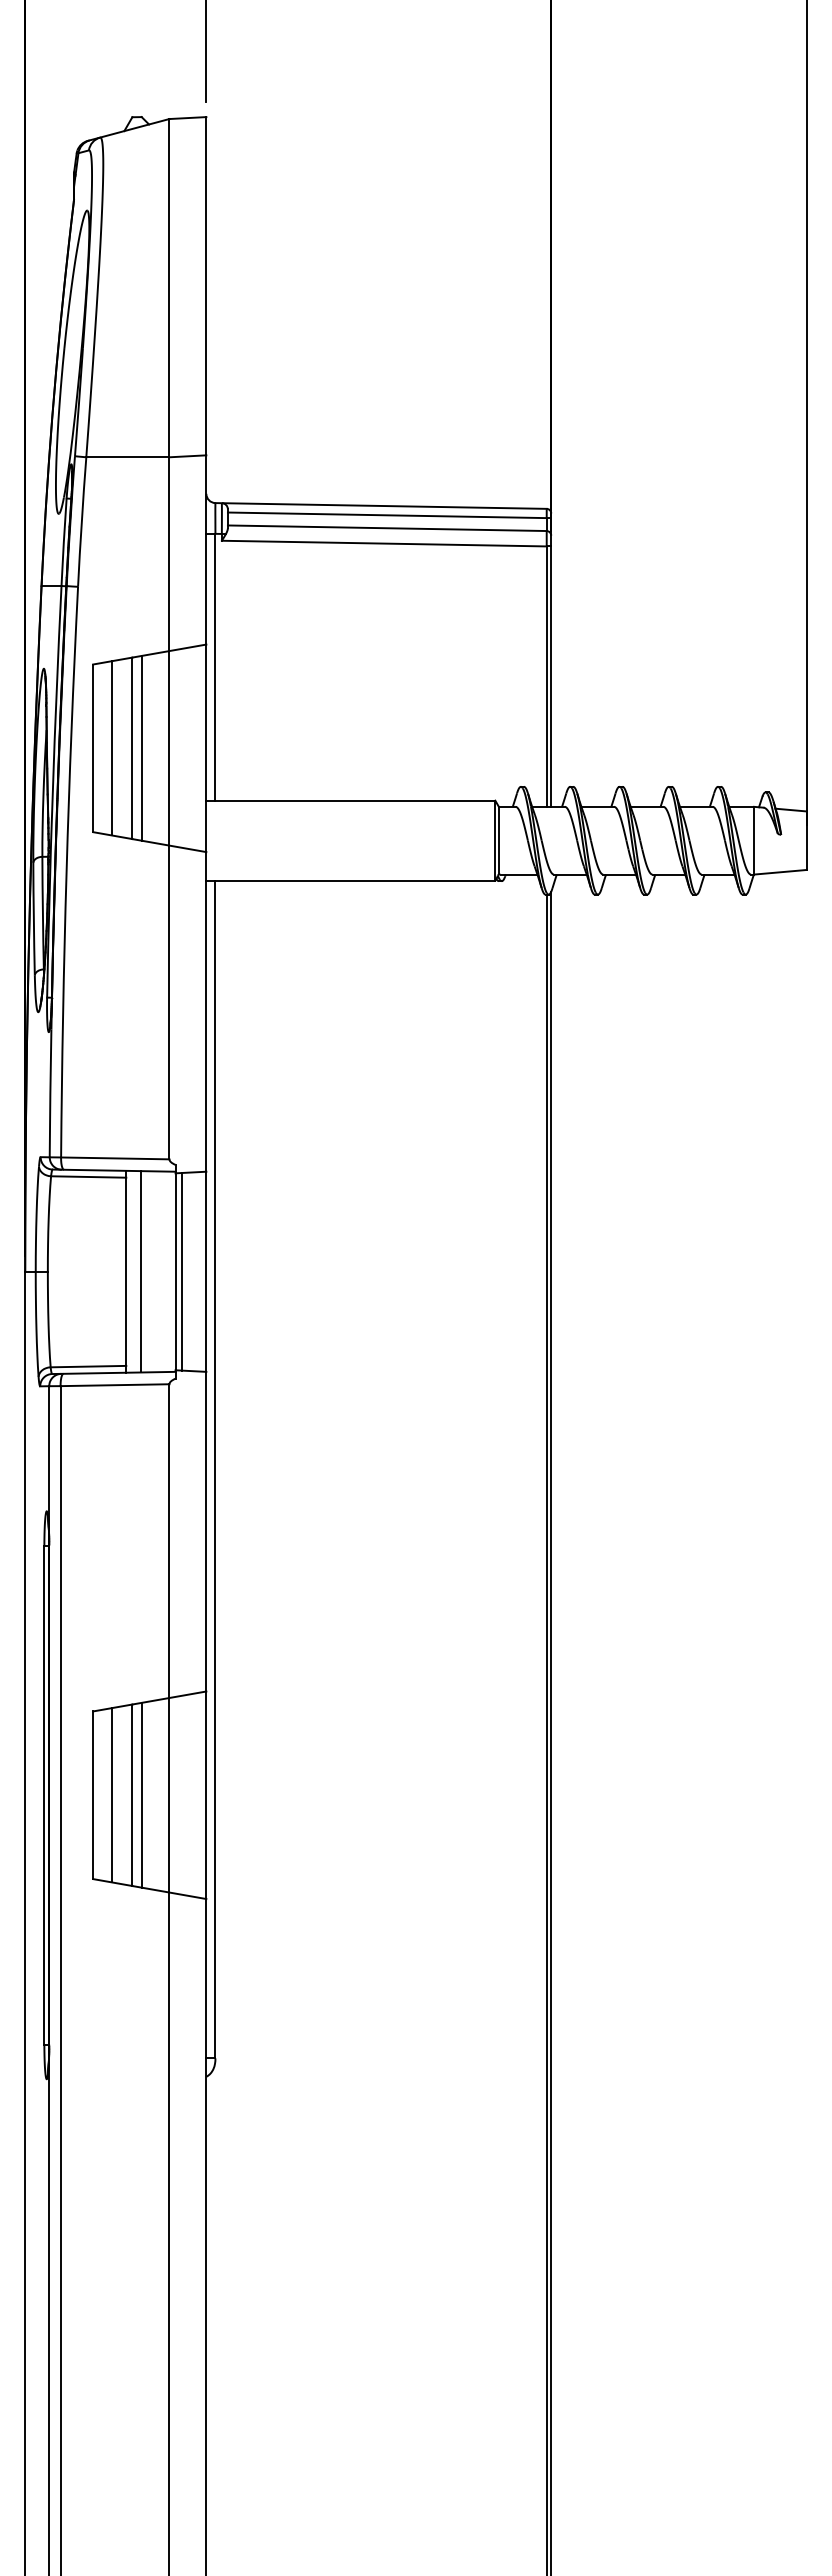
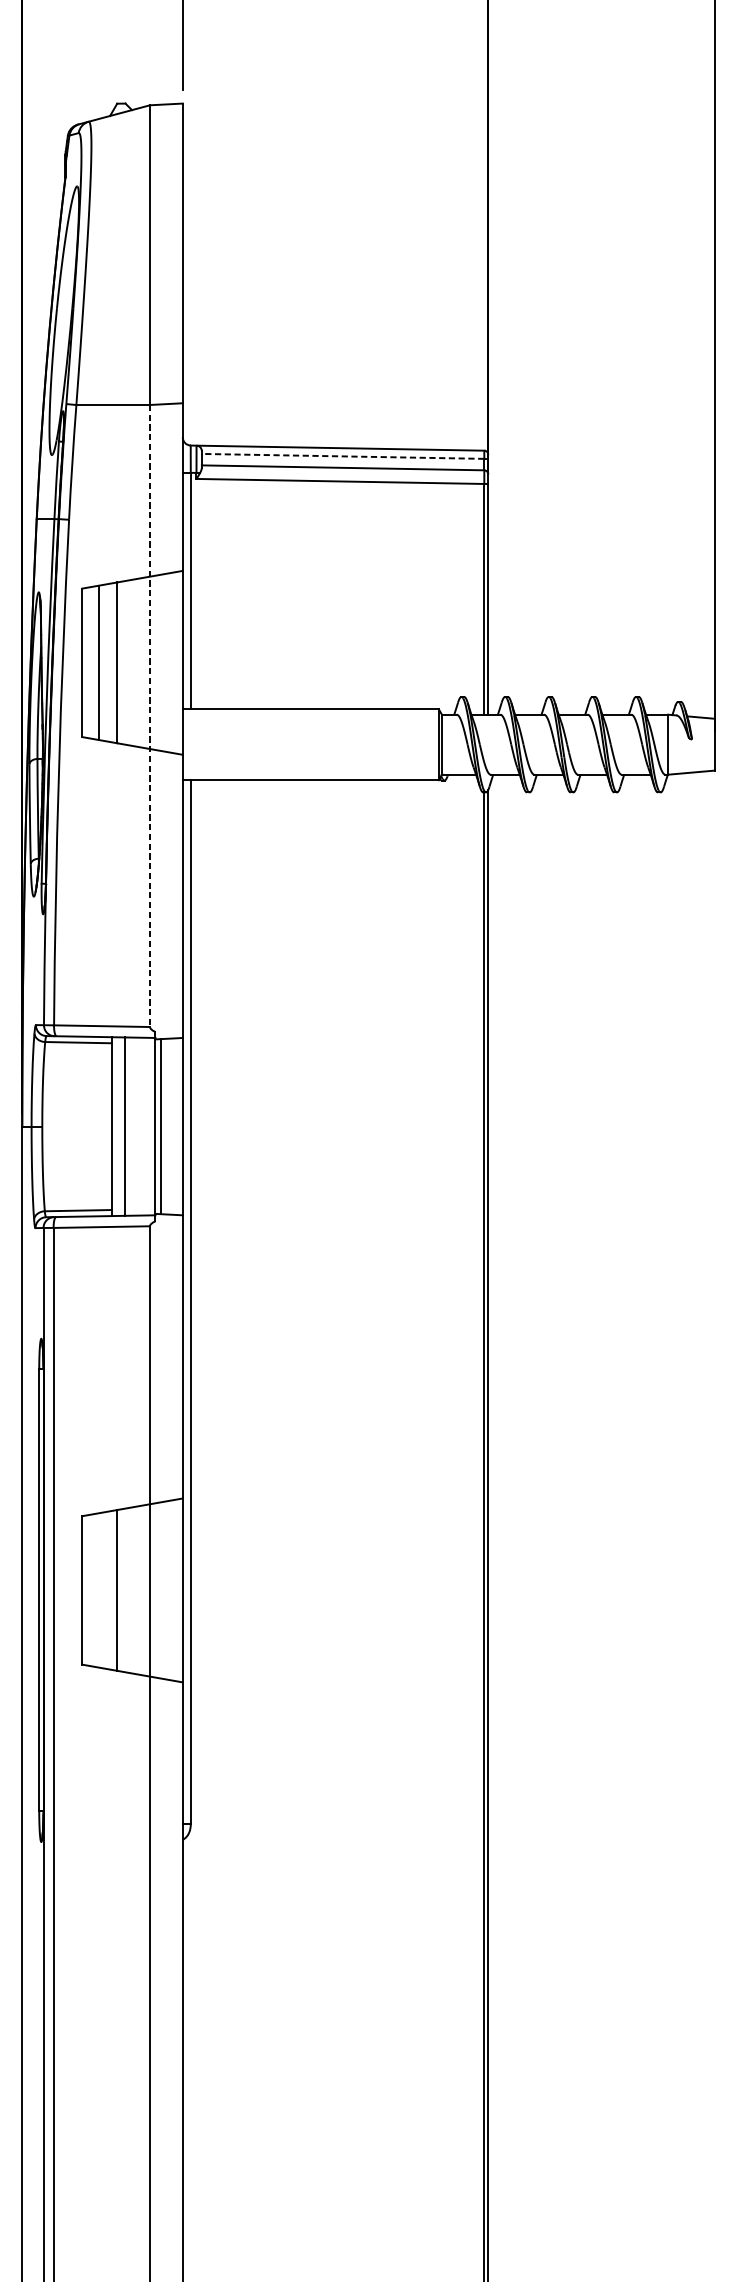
line: (386, 515) -> (342, 456), solid -> dashed
line: (141, 747) -> (125, 662), removed
line: (169, 808) -> (150, 716), solid -> dashed
line: (141, 1794) -> (125, 1589), removed
line: (111, 1795) -> (98, 1590), removed

